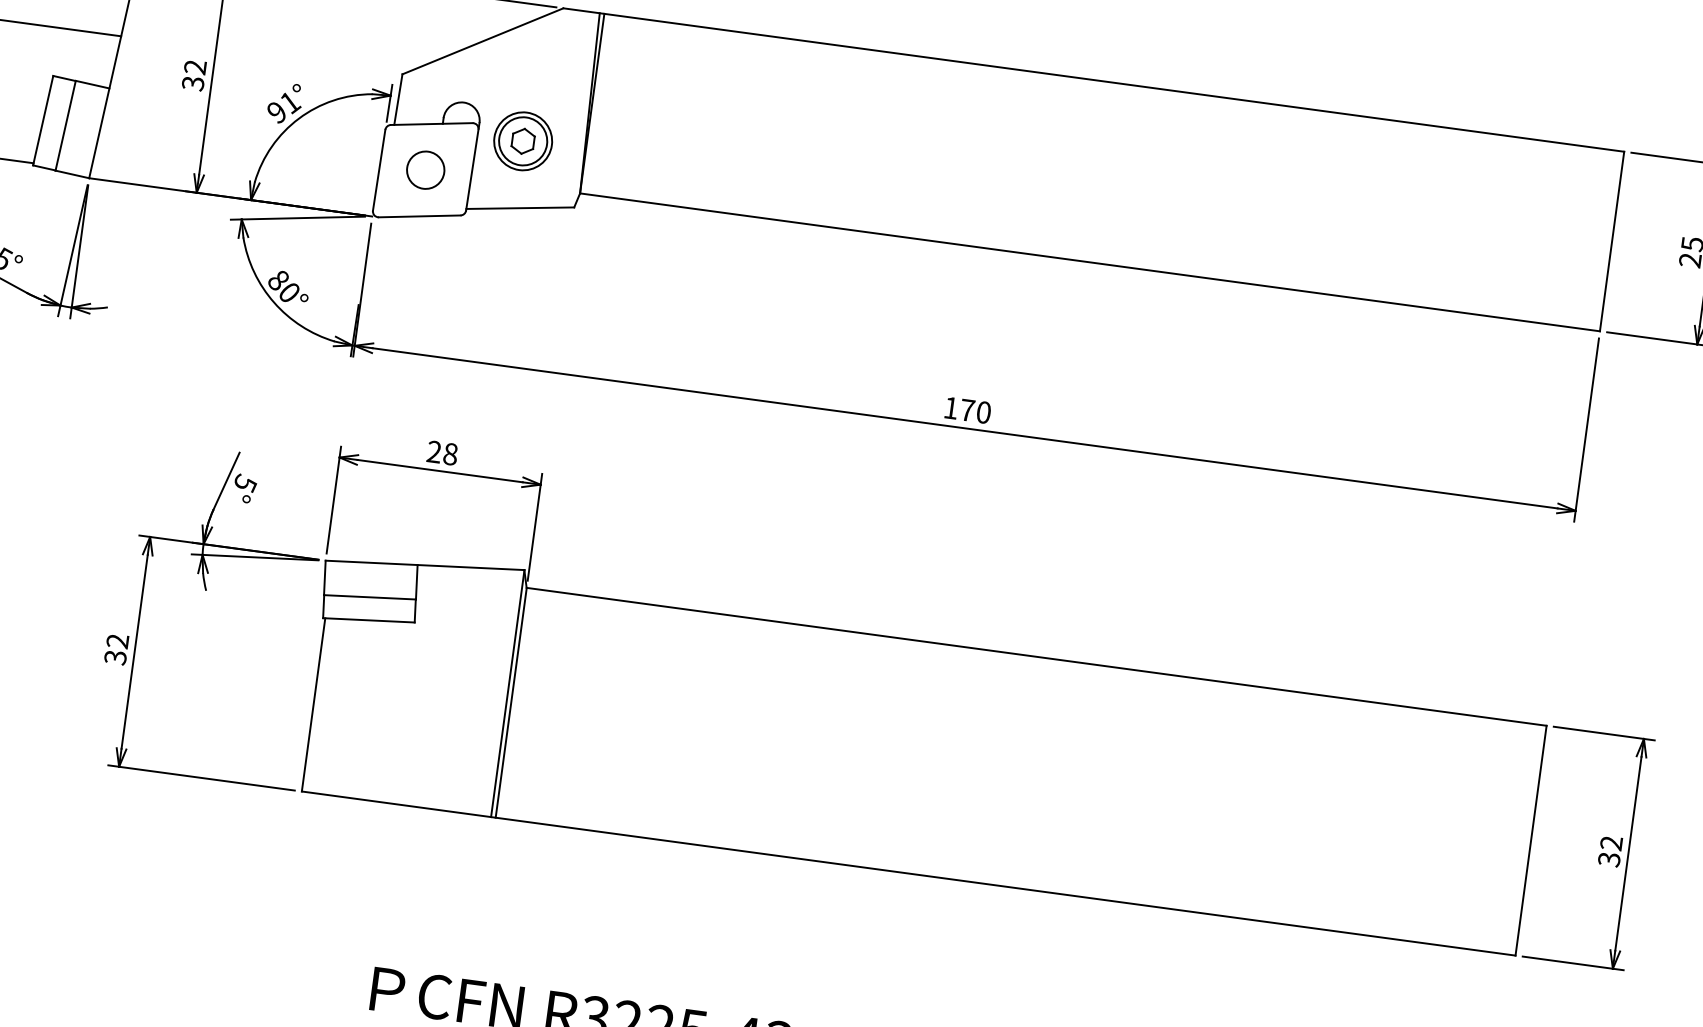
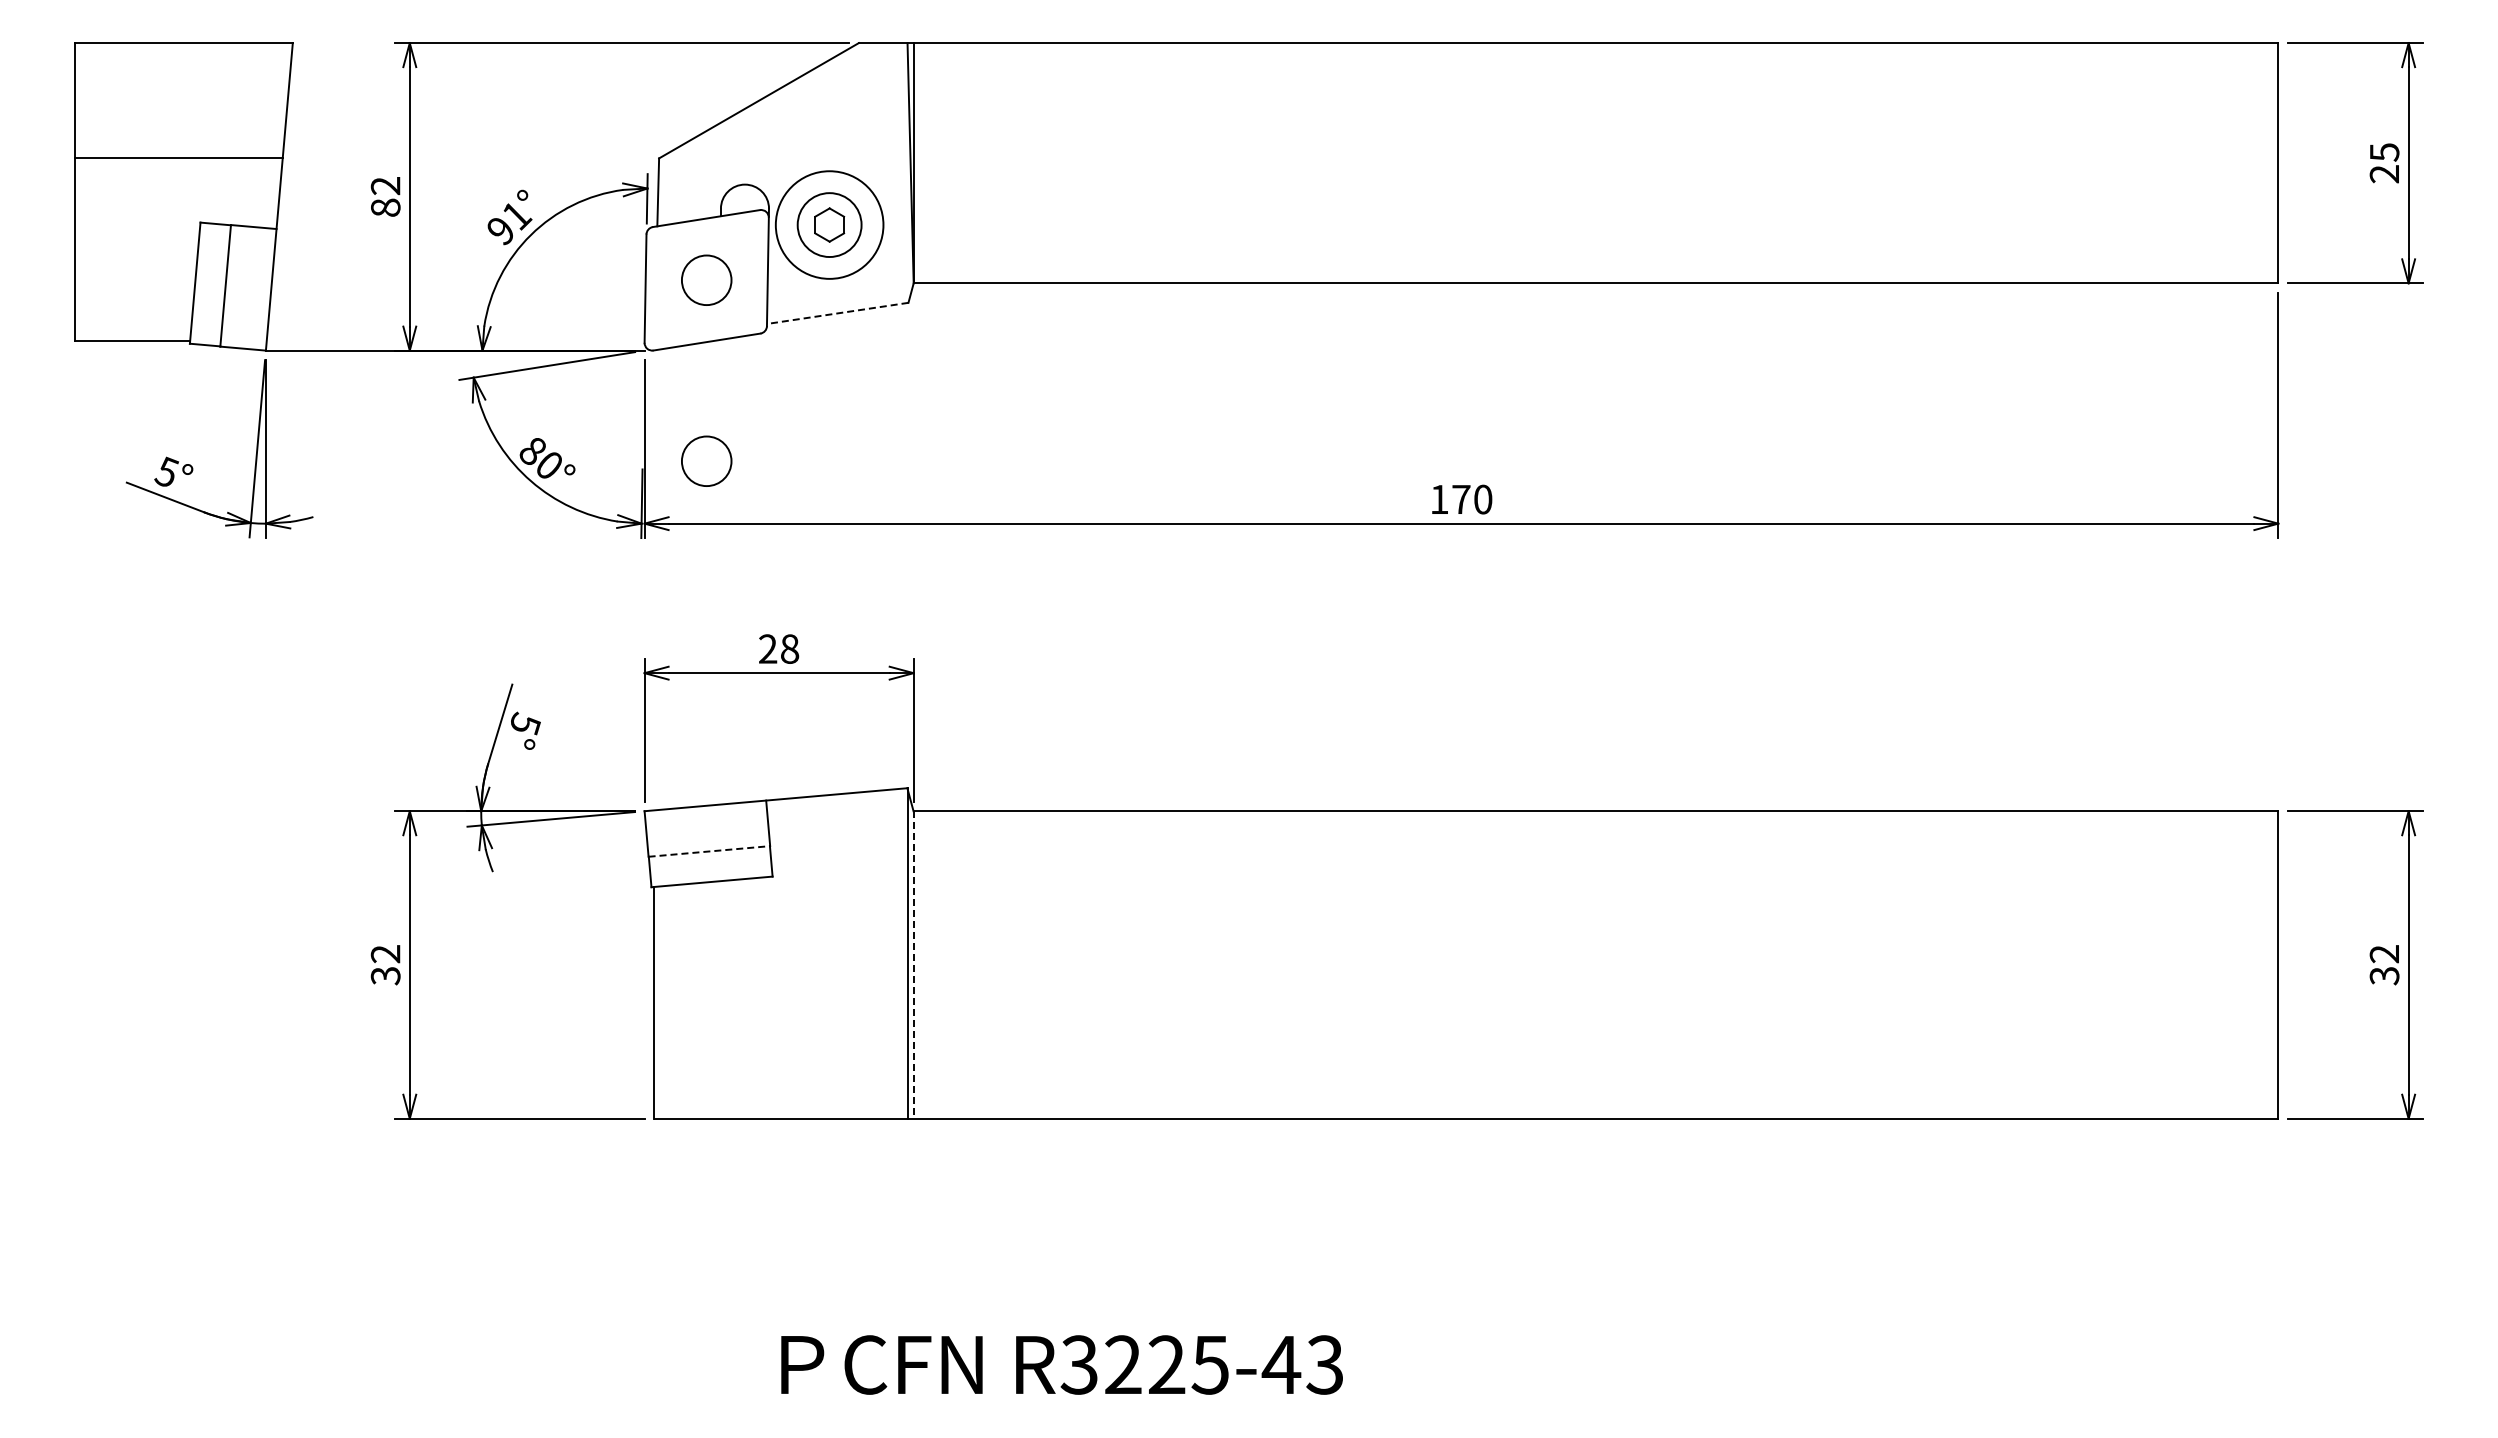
text: (193, 83) -> (385, 207), 32 -> 82
circle: (523, 140) -> (829, 224), size x1.4
line: (520, 208) -> (837, 313), solid -> dashed
circle: (407, 304) -> (706, 460), added
line: (370, 597) -> (709, 851), solid -> dashed
line: (511, 702) -> (913, 964), solid -> dashed

